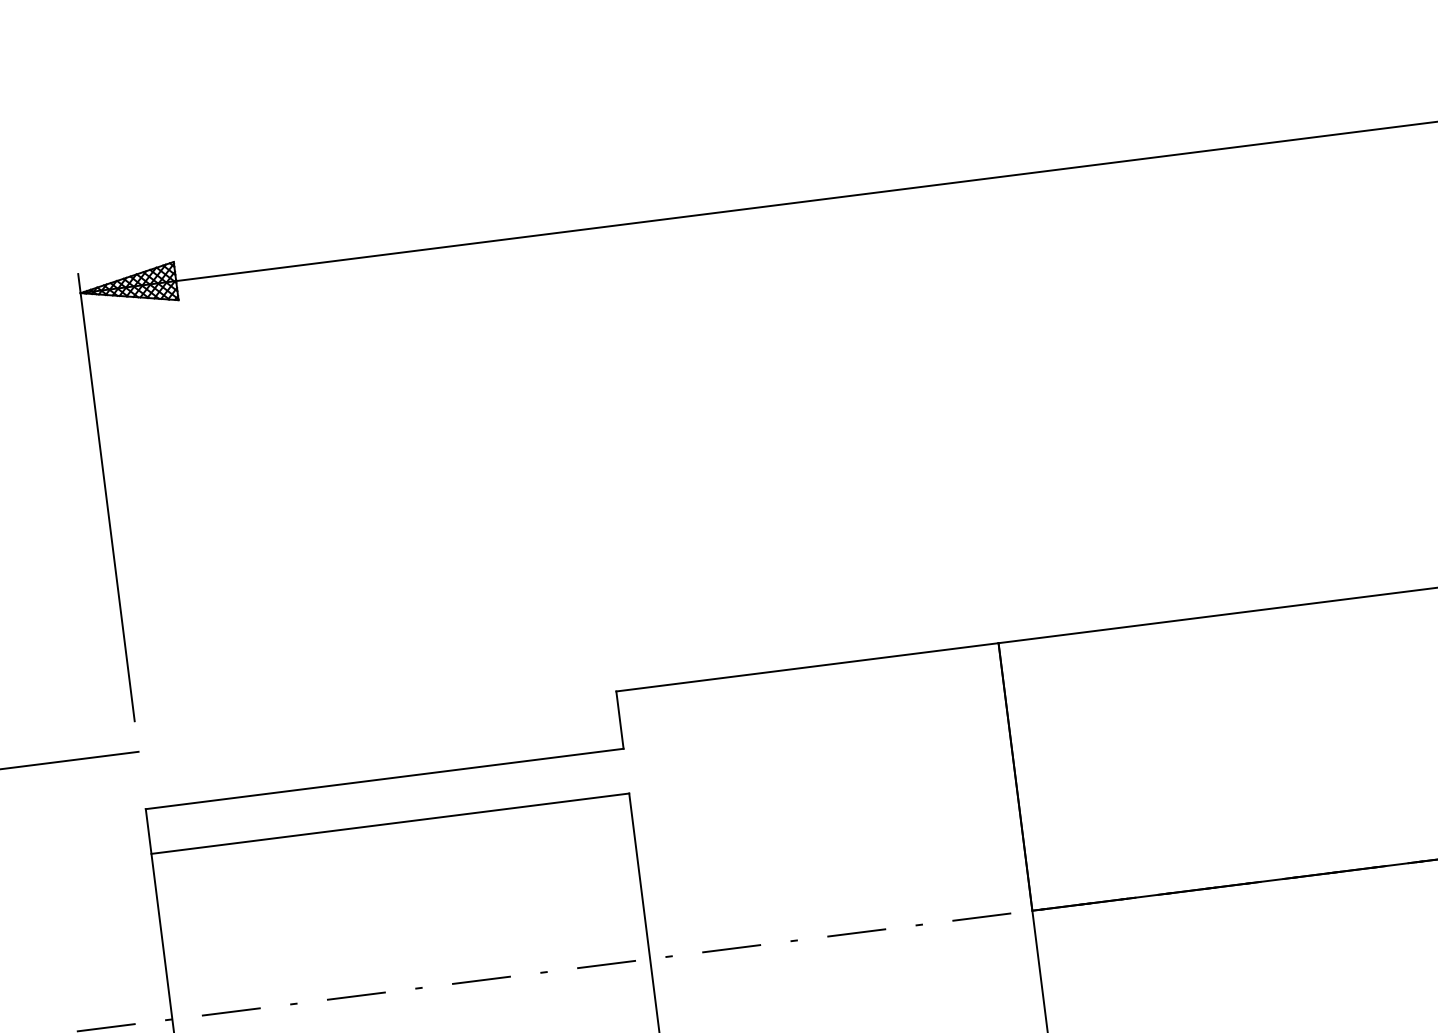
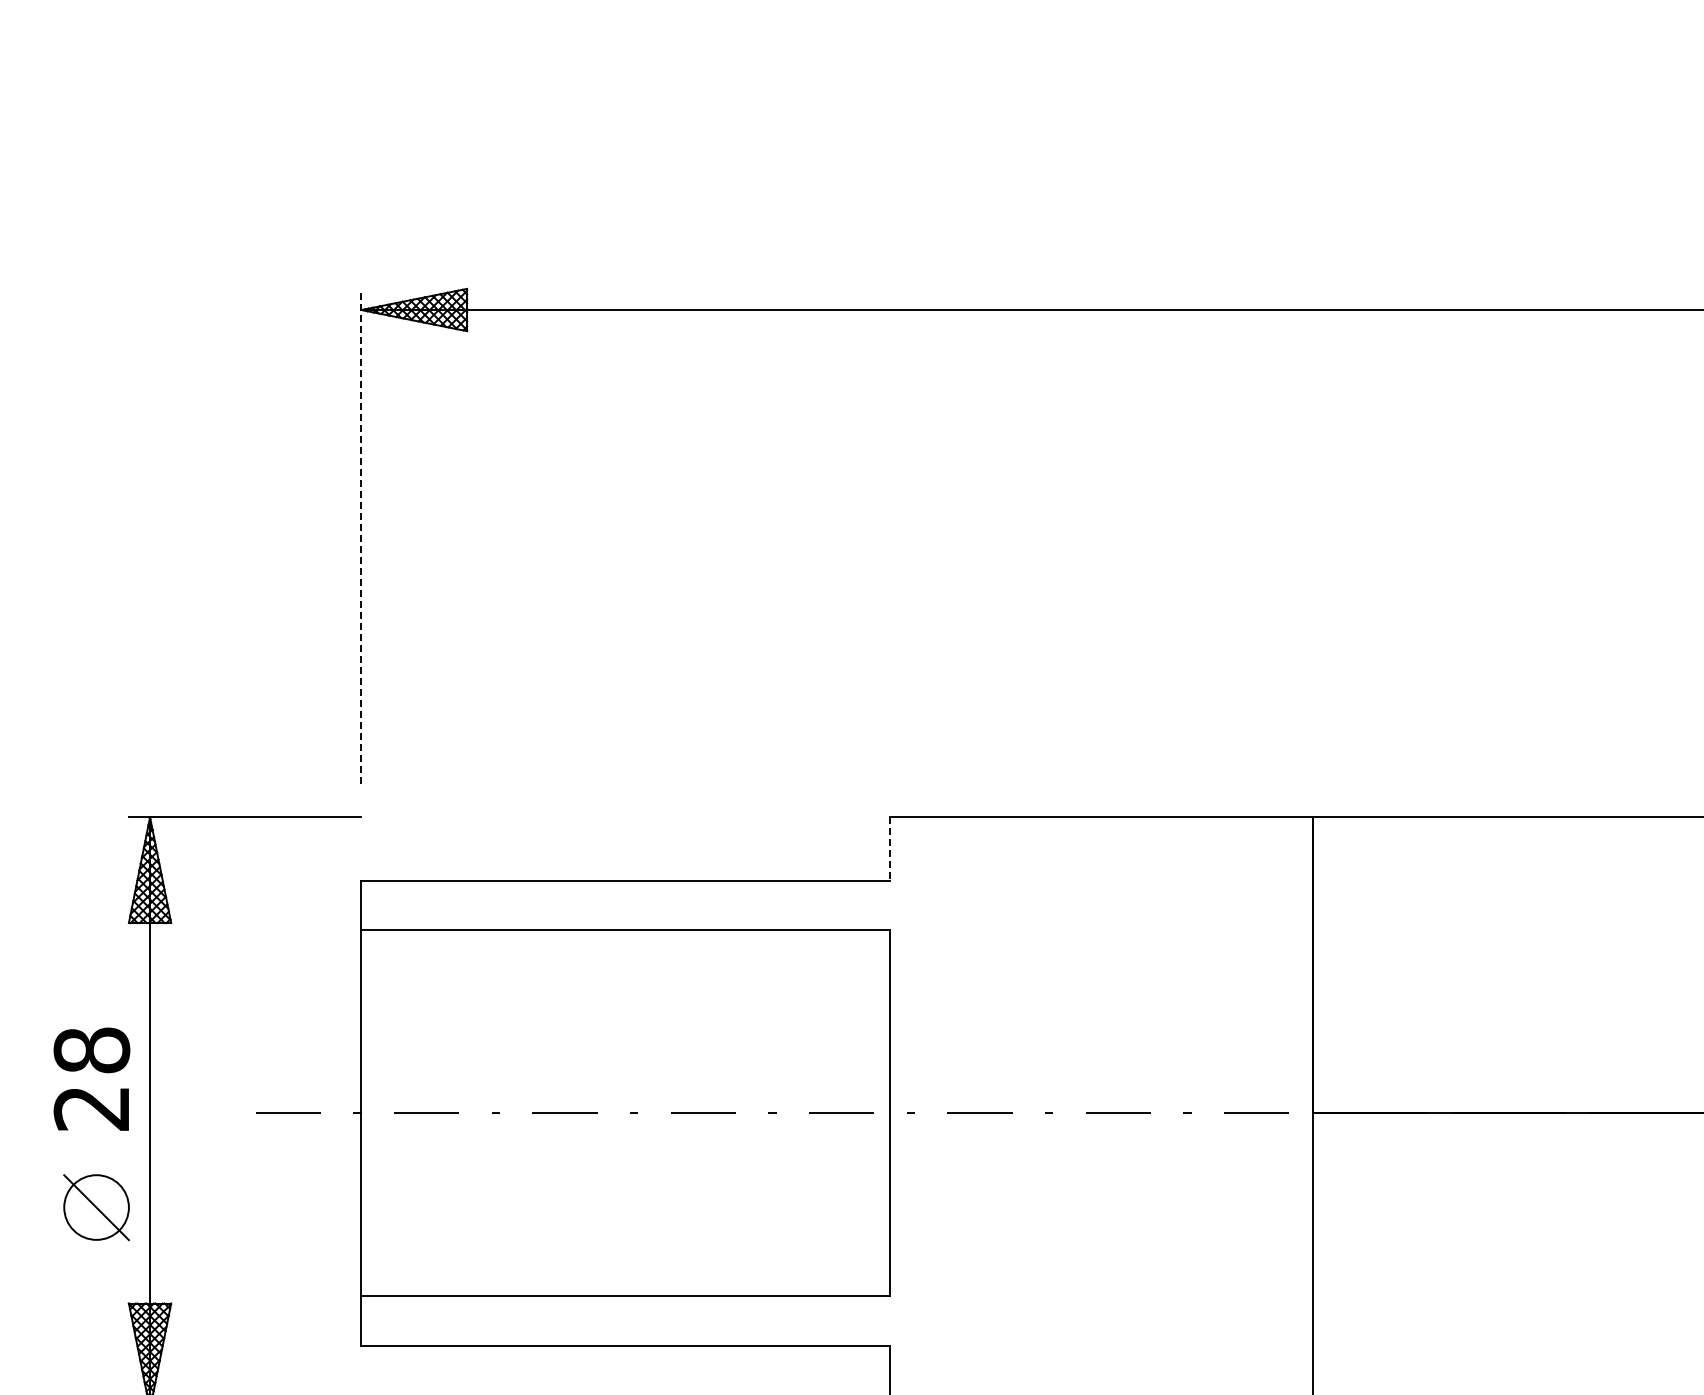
line: (106, 496) -> (361, 535), solid -> dashed
line: (619, 720) -> (889, 849), solid -> dashed

